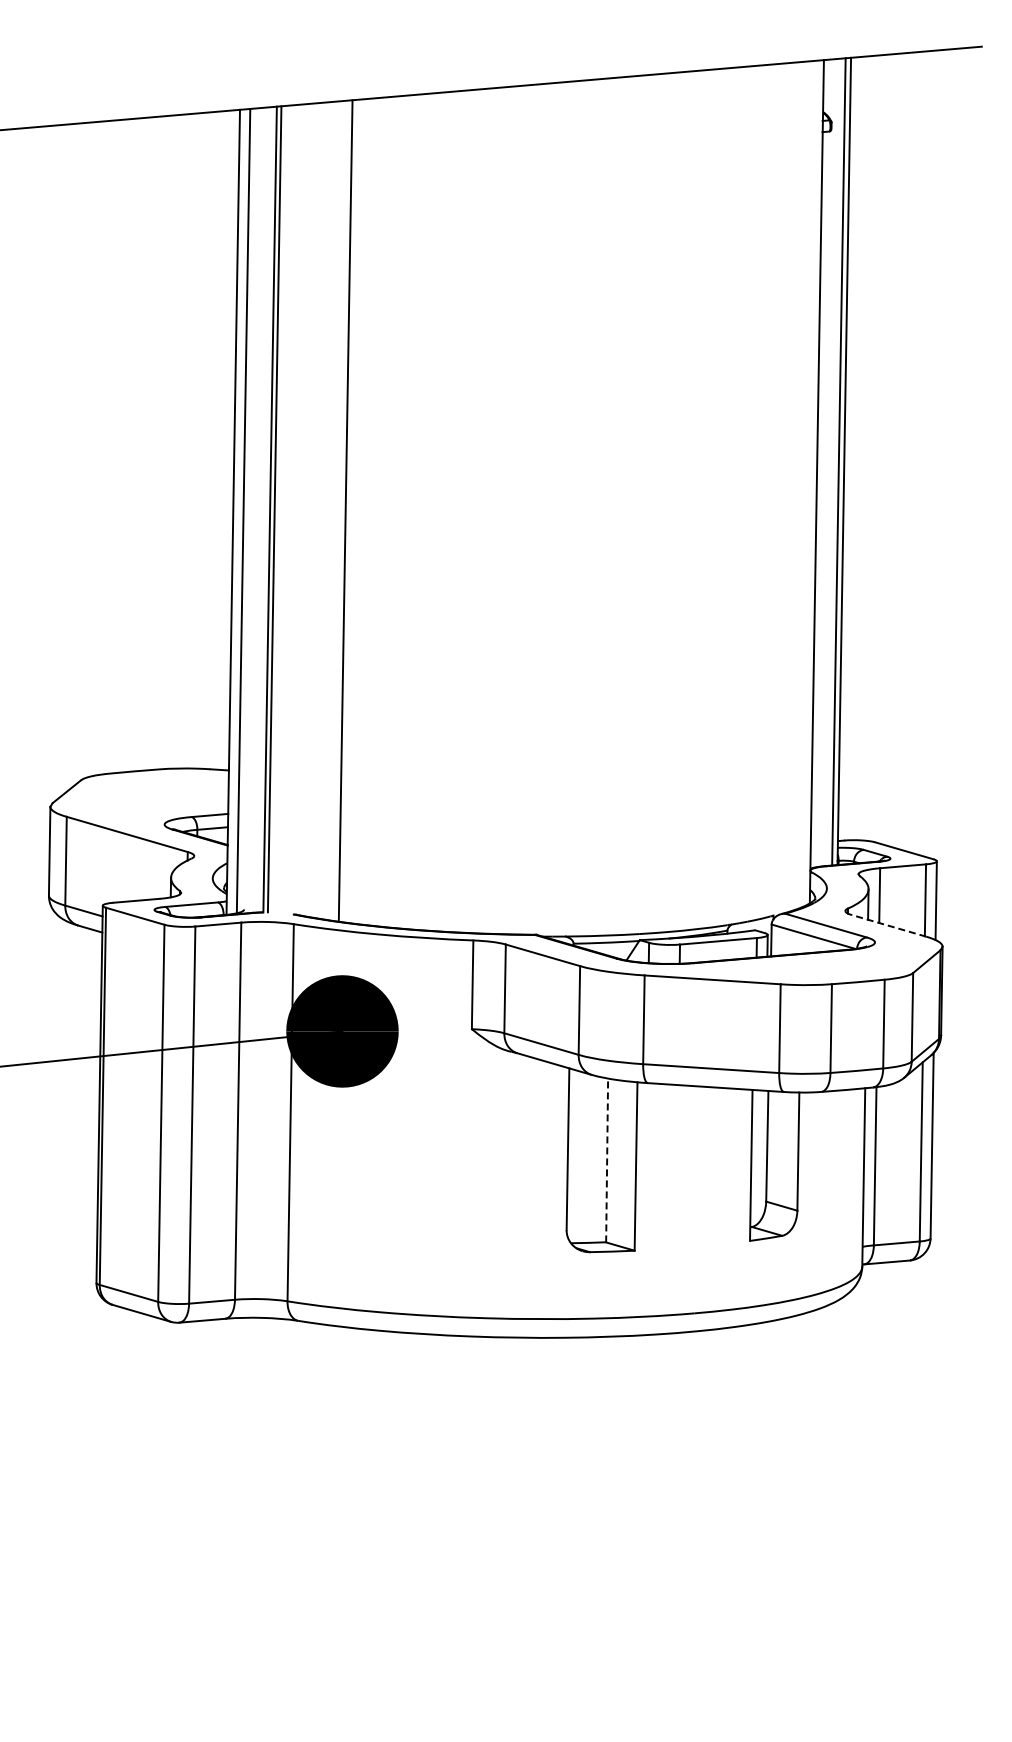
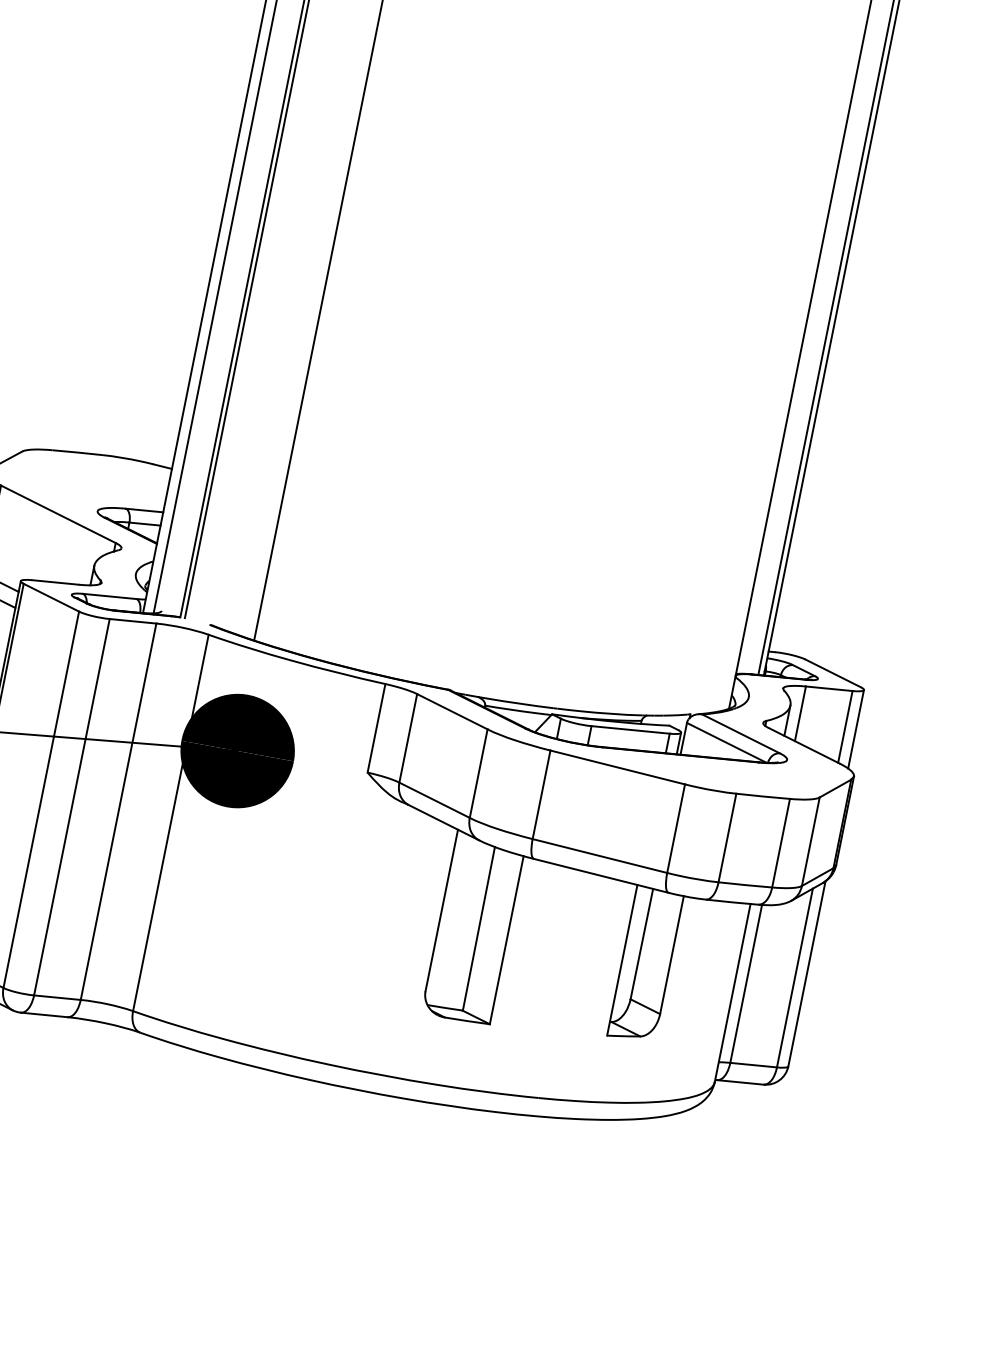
line: (889, 925) -> (804, 745), dashed -> solid
line: (607, 1160) -> (479, 928), dashed -> solid

